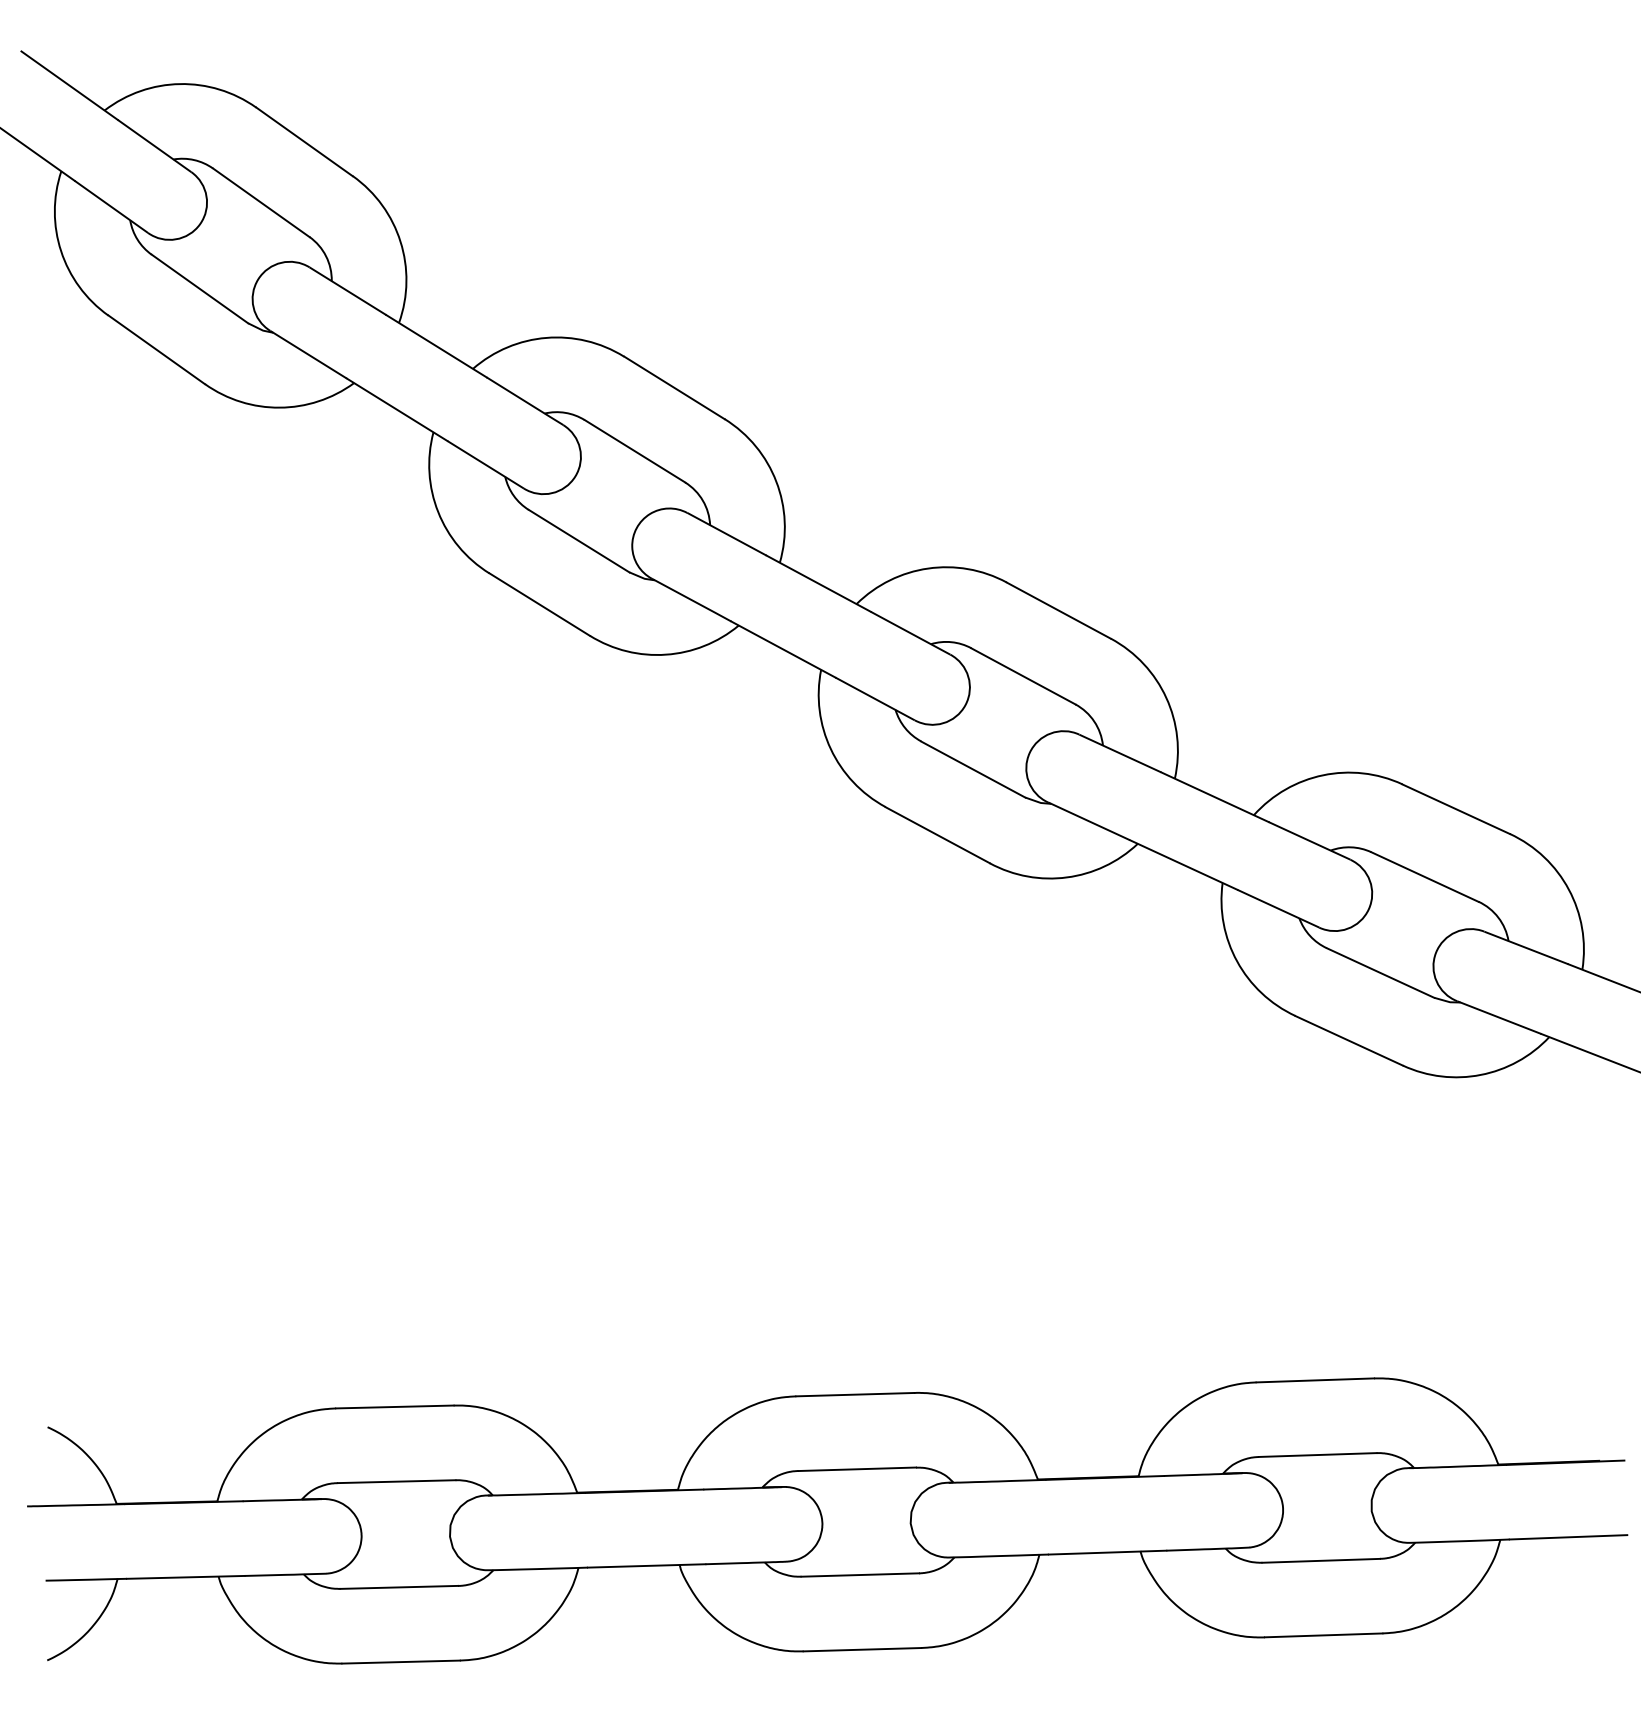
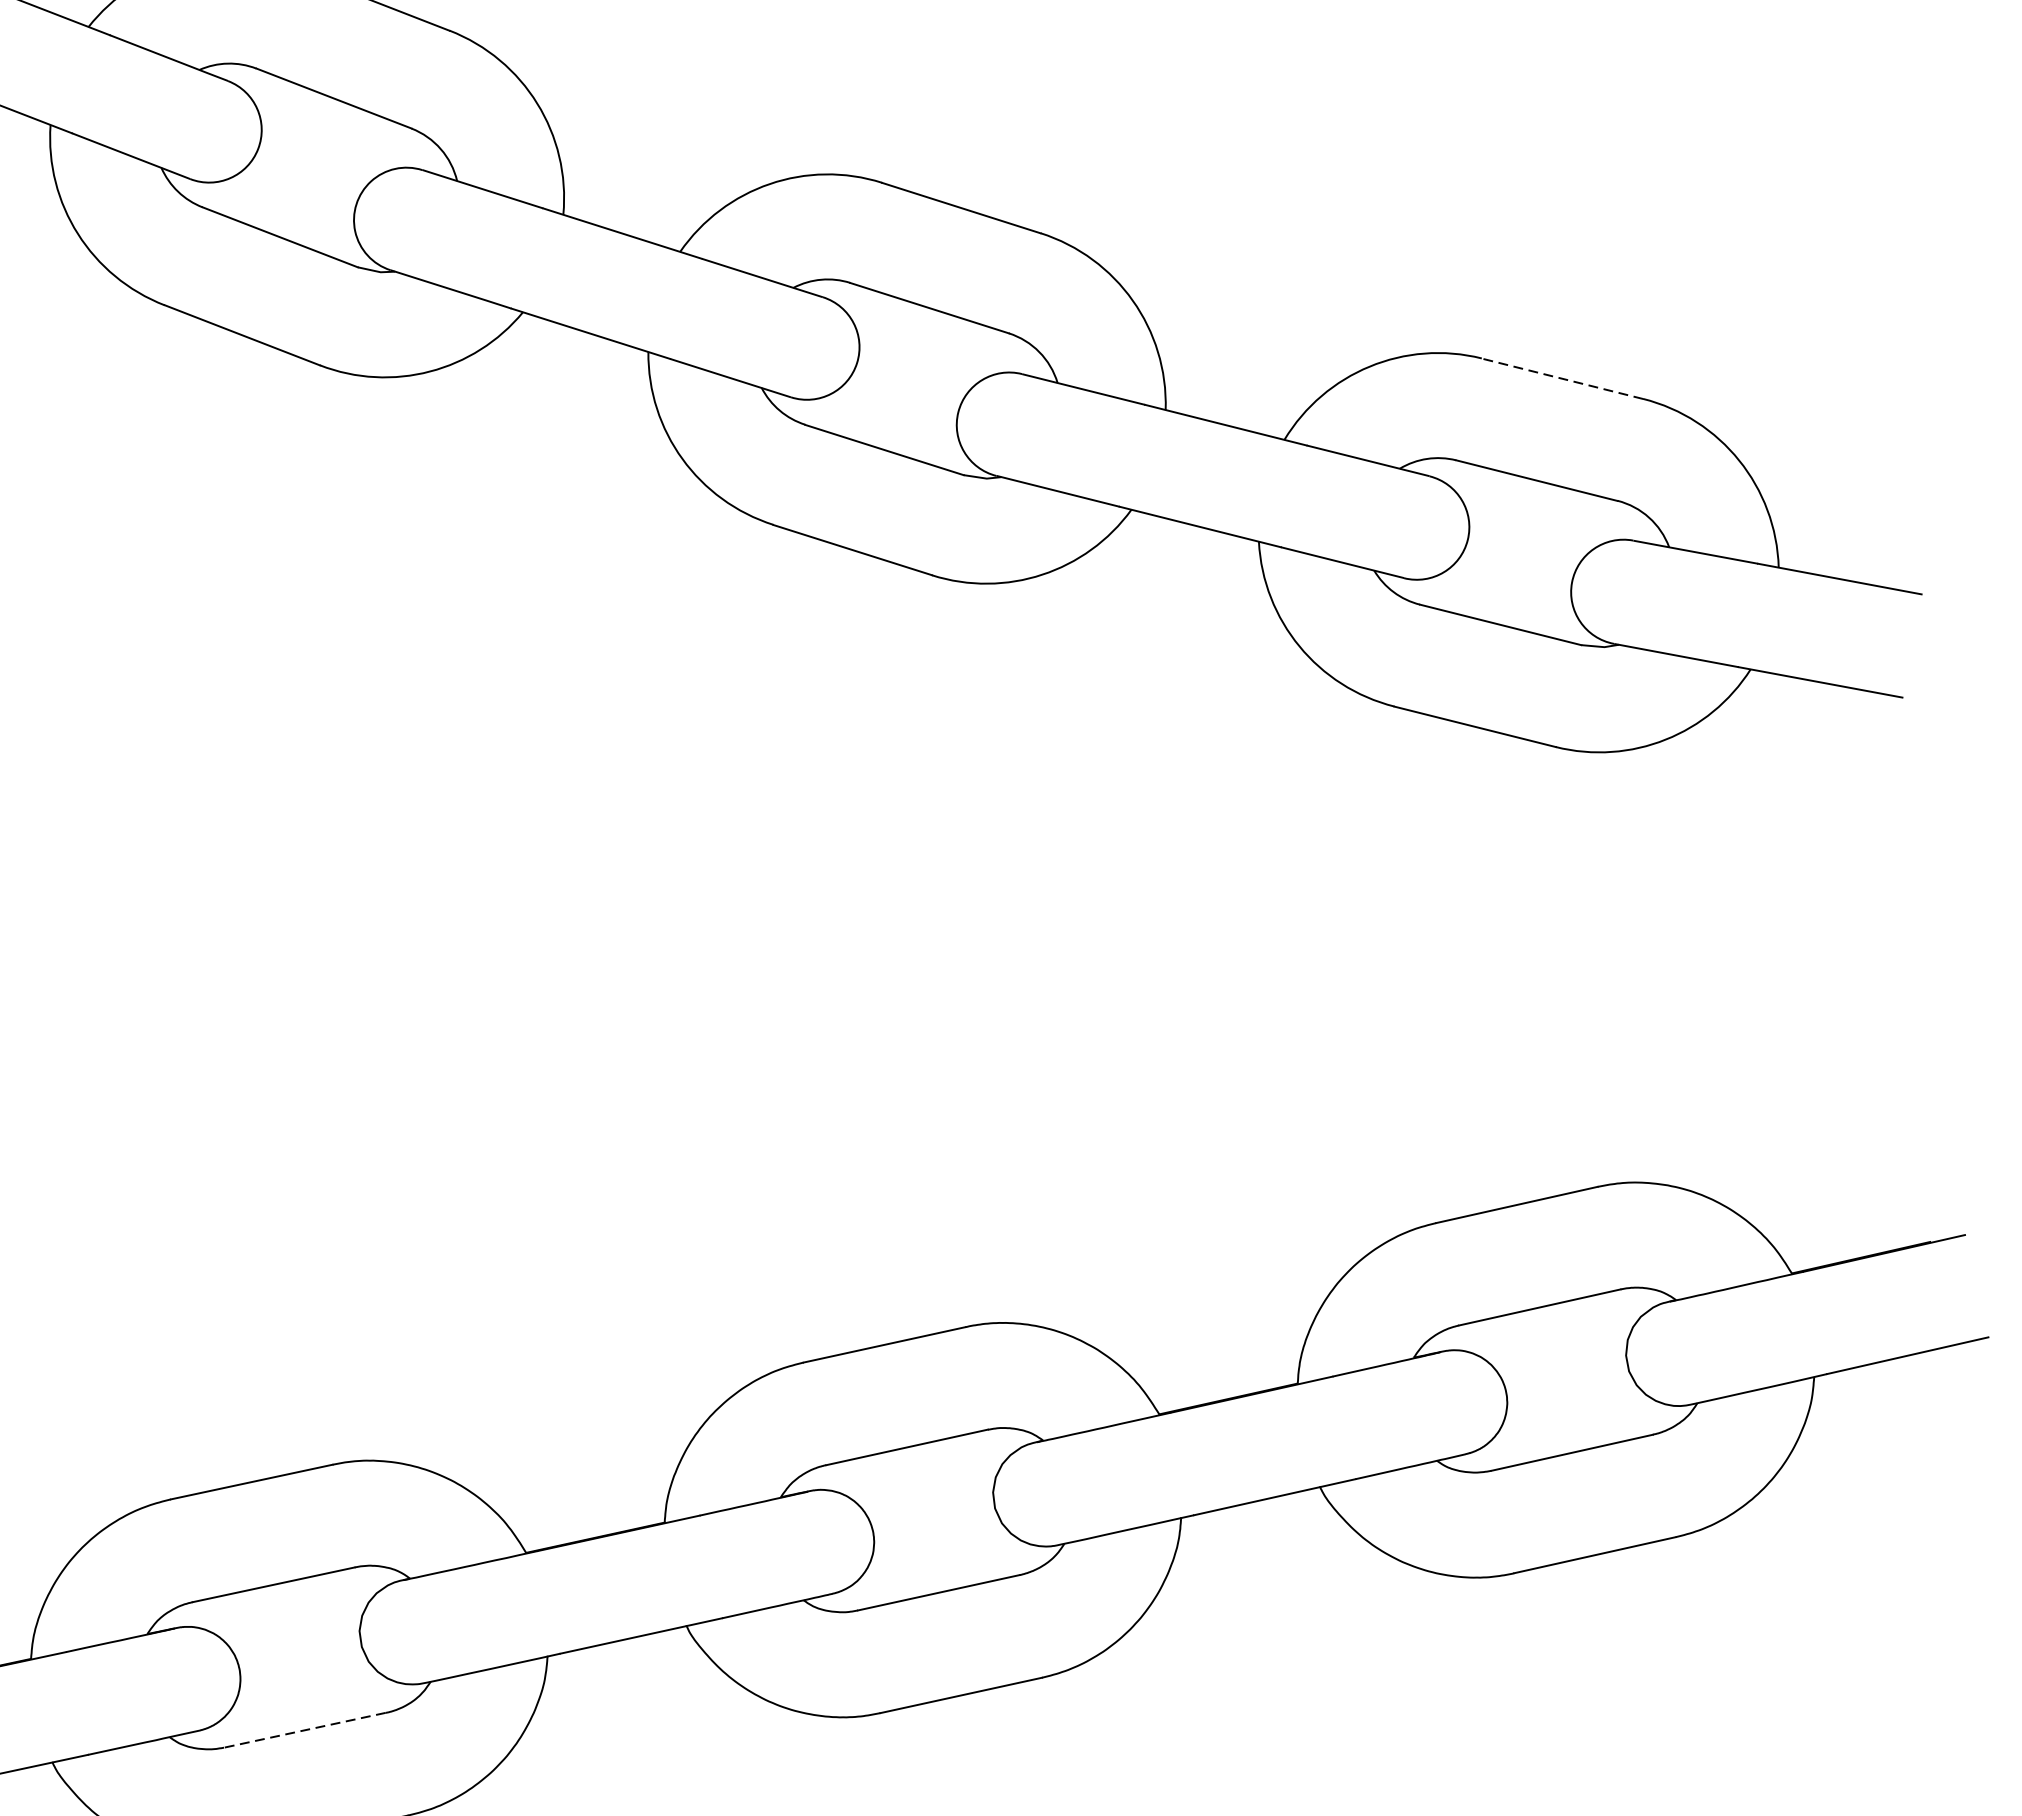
line: (1455, 809) -> (1561, 379), solid -> dashed
line: (399, 1587) -> (305, 1730), solid -> dashed

